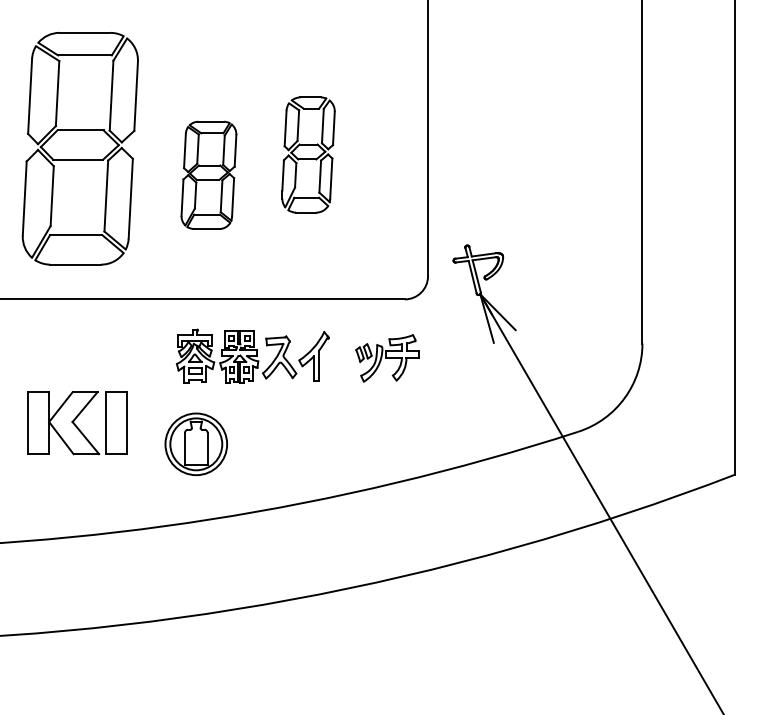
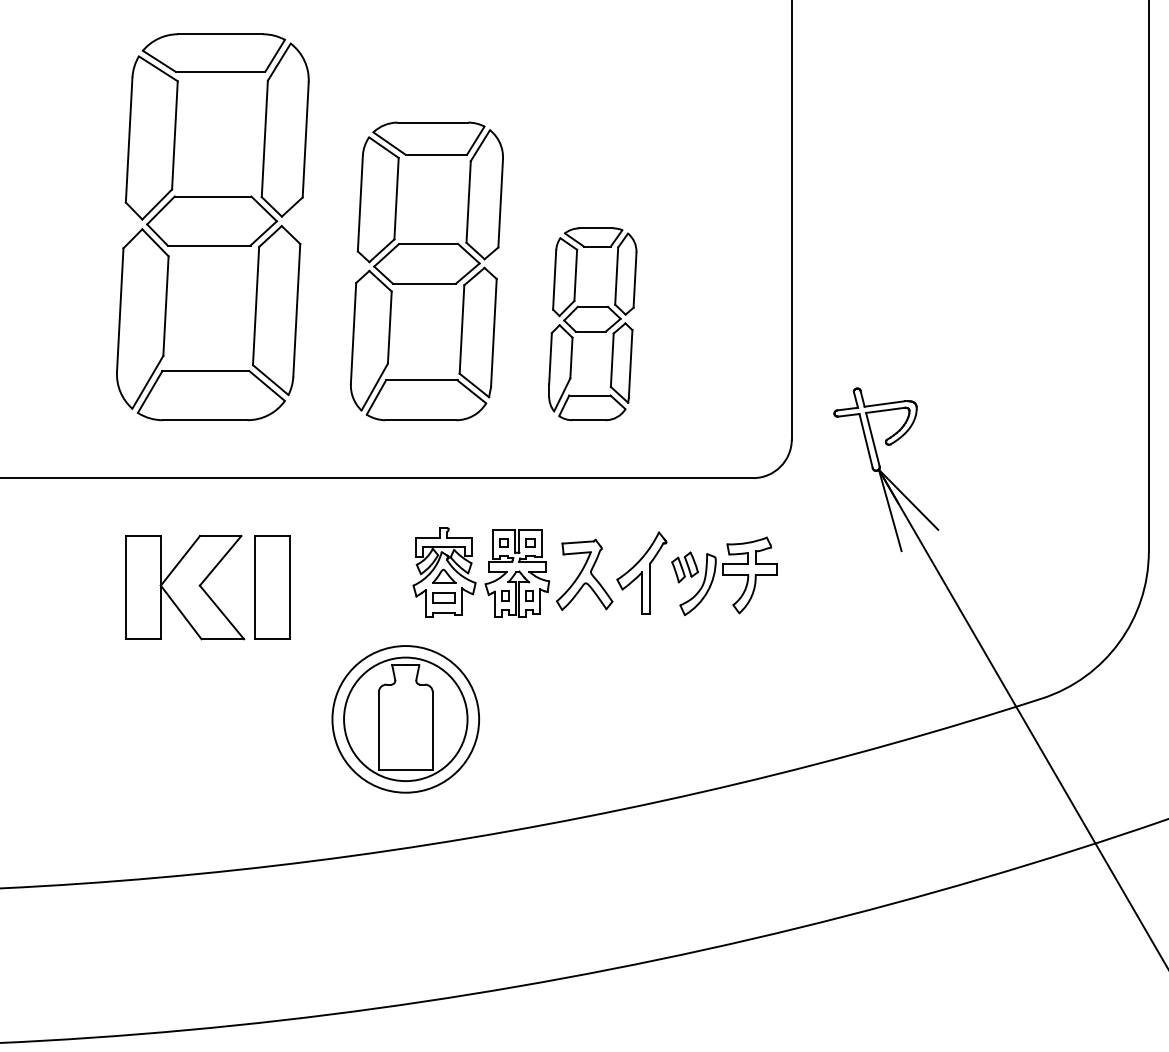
part: (308, 154) -> (592, 323), moved
part: (208, 175) -> (426, 271), size x1.67
part: (252, 355) -> (539, 571), moved
part: (77, 423) -> (208, 588), moved
part: (196, 444) -> (406, 719), size x1.43

